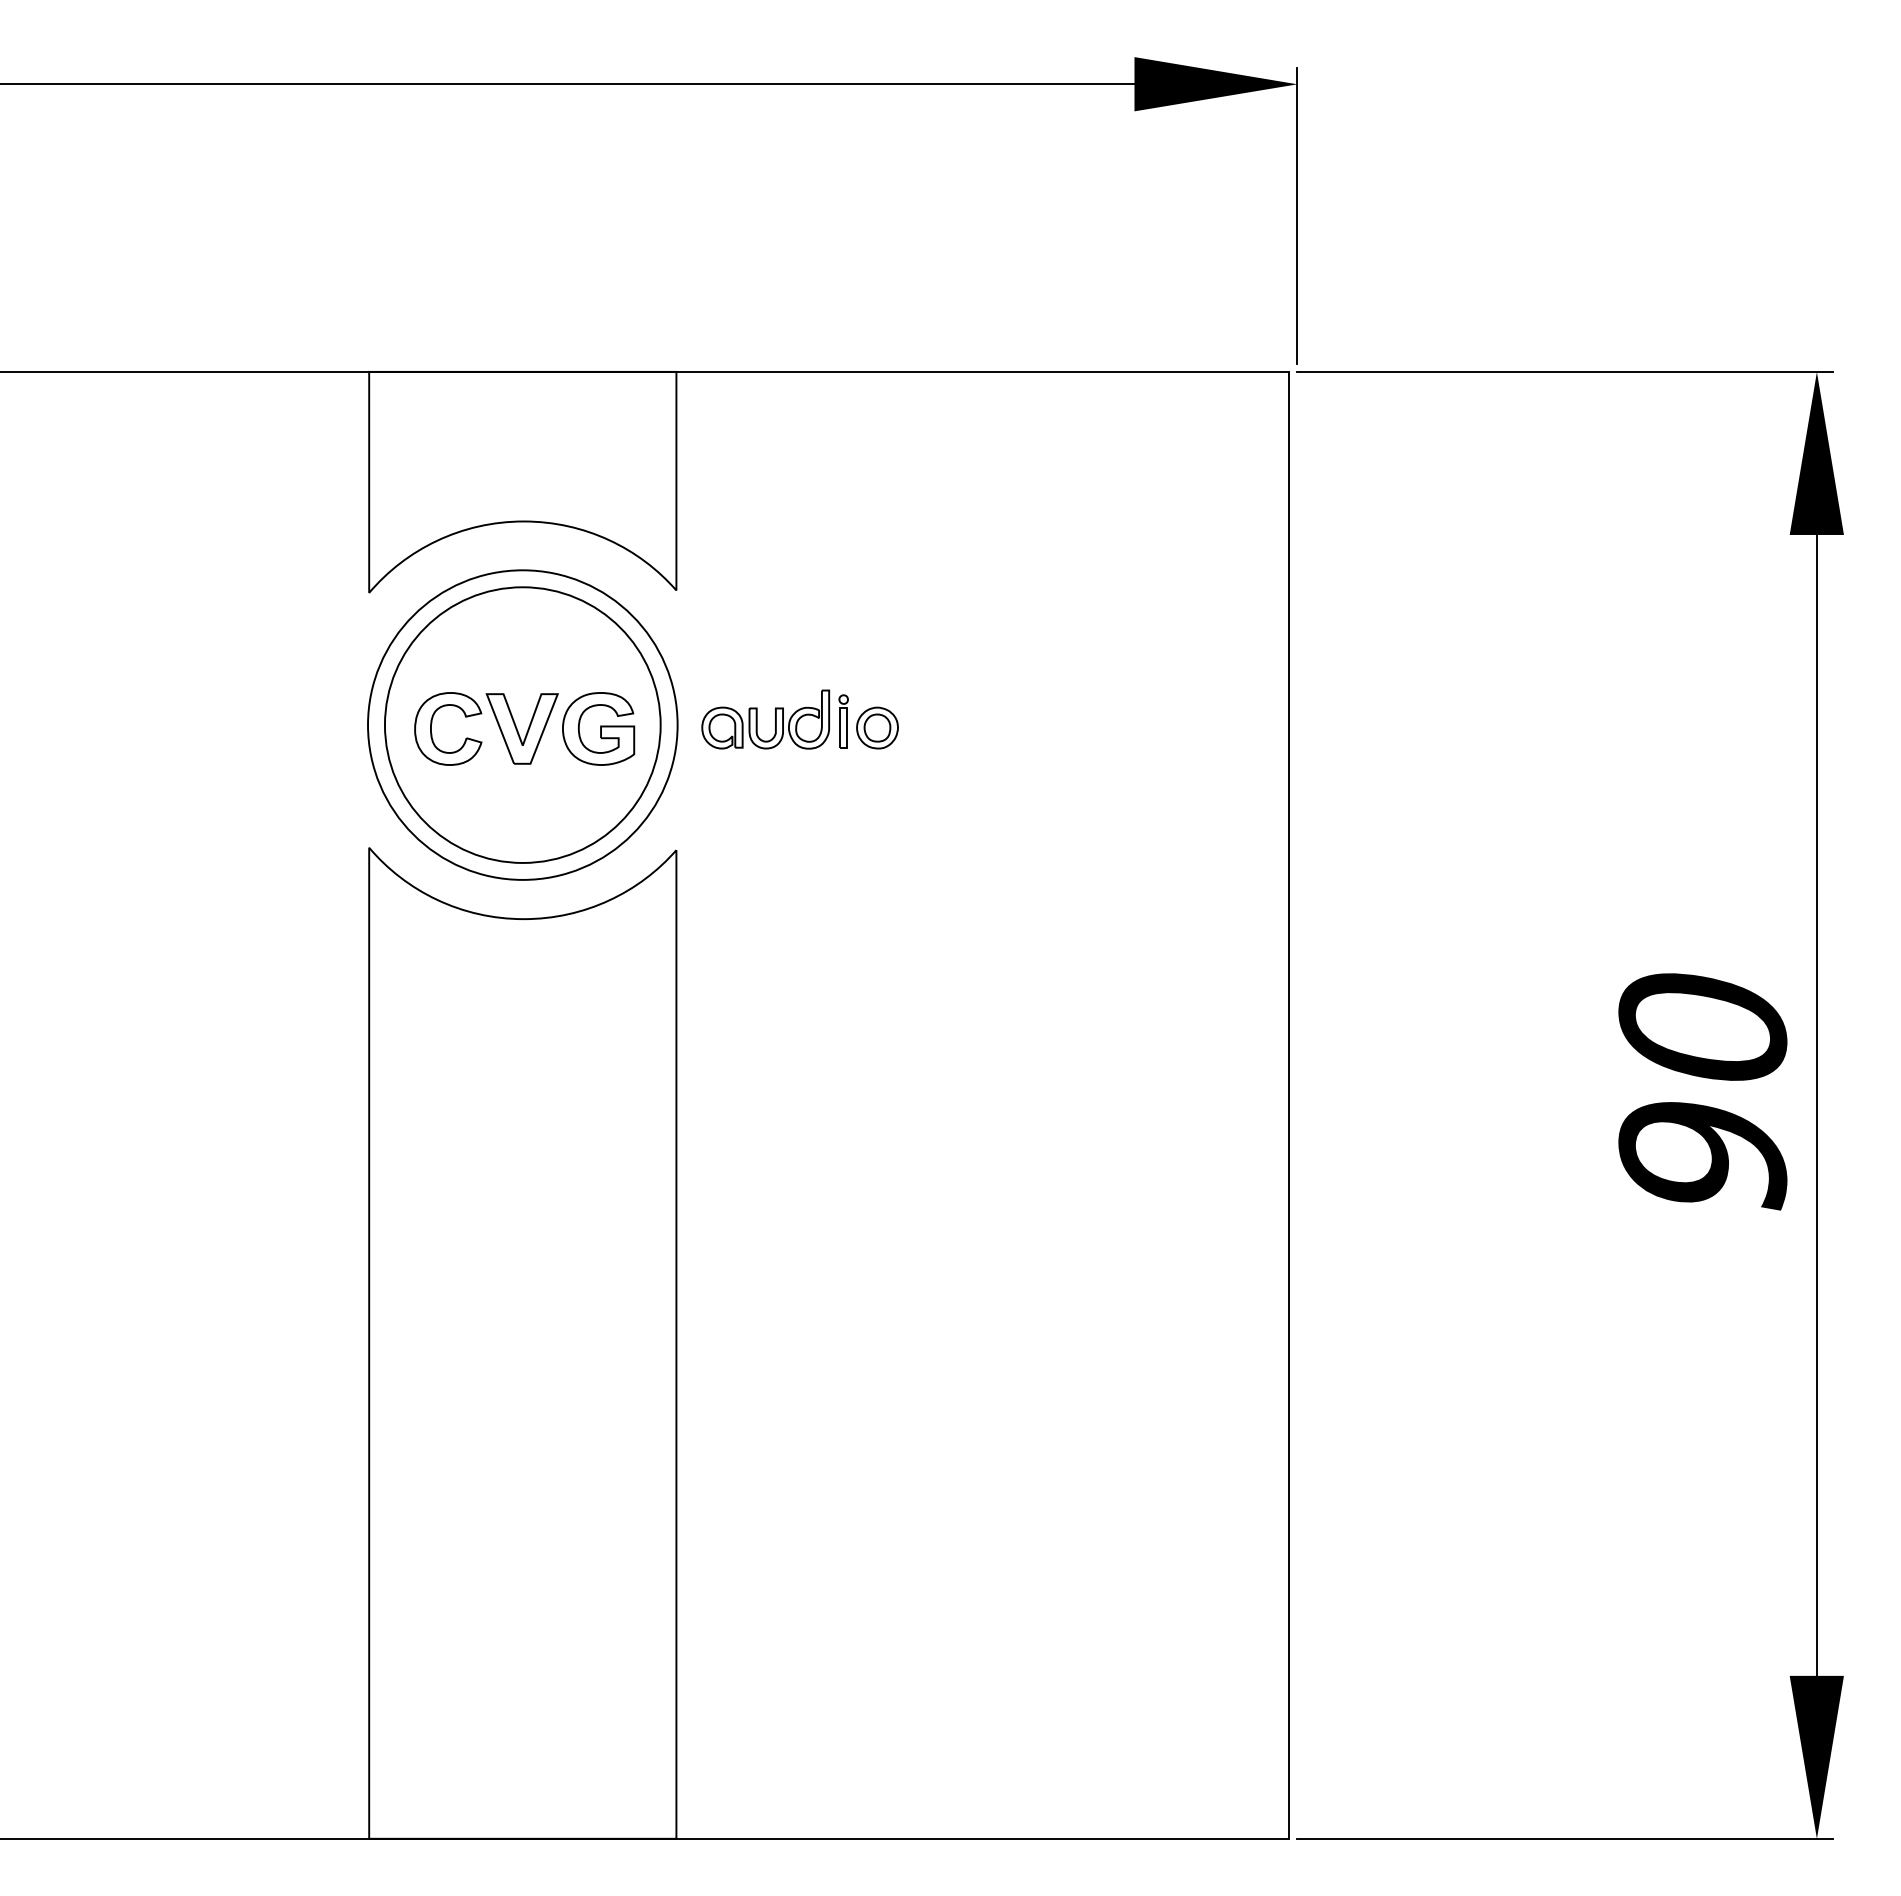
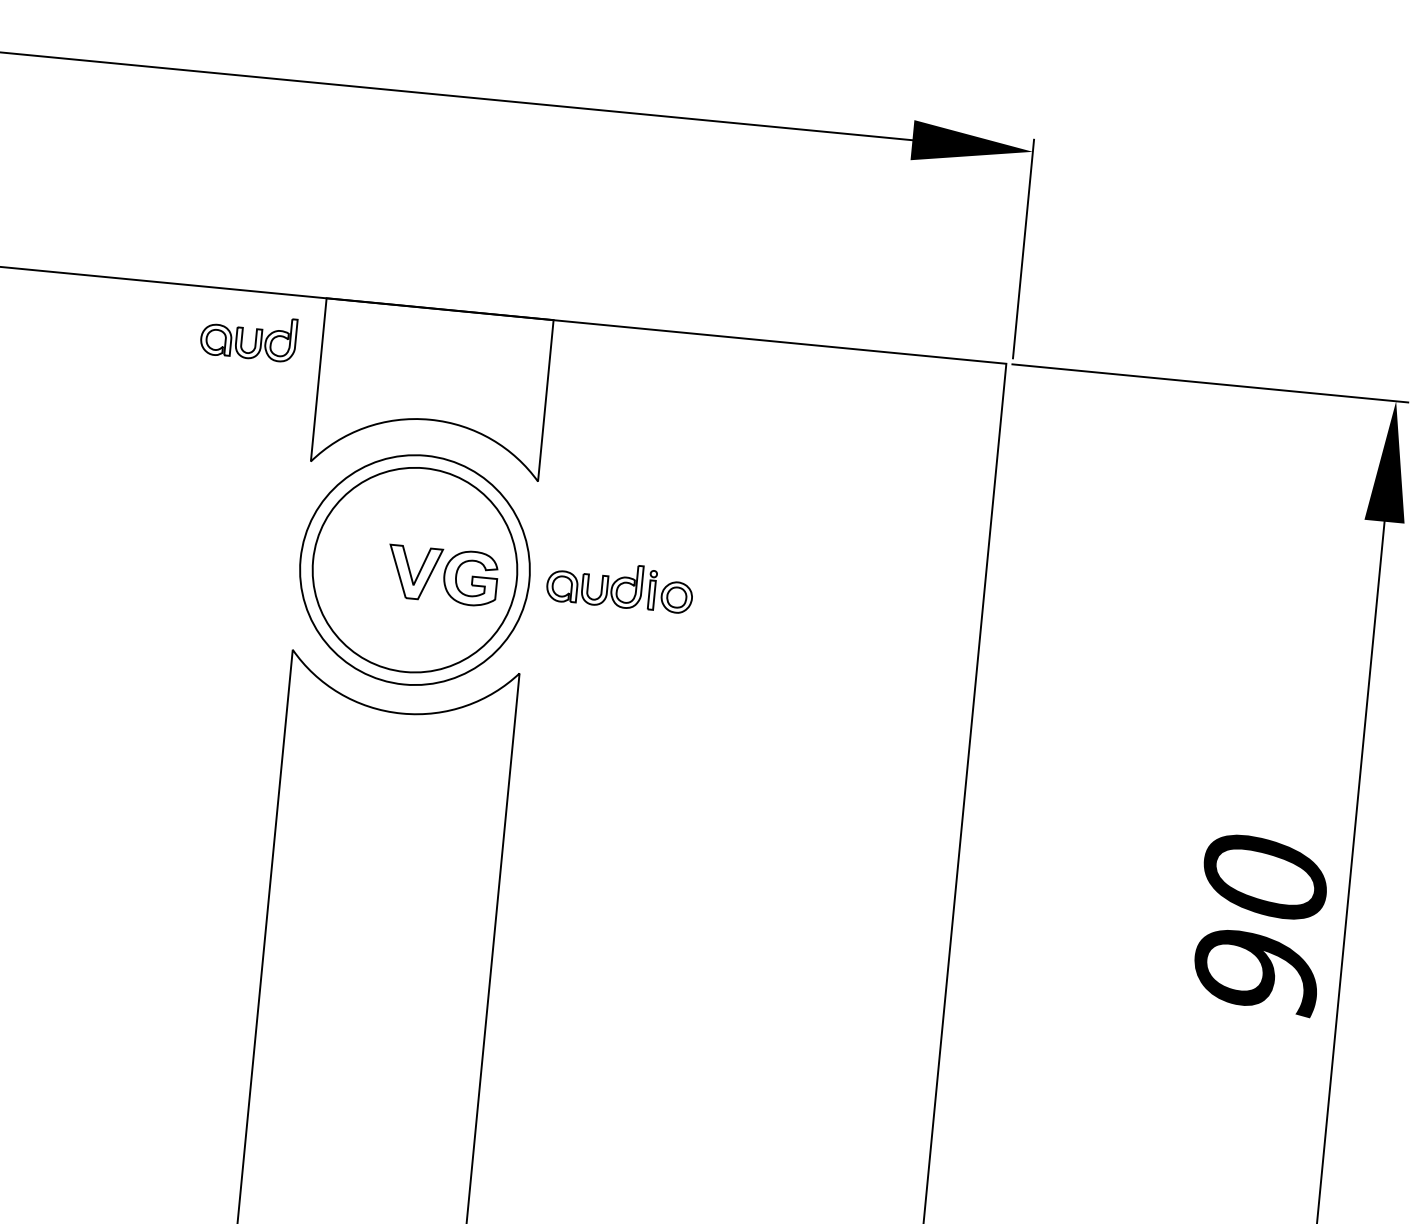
part: (261, 433) -> (242, 336), added
part: (432, 723) -> (348, 562), removed

